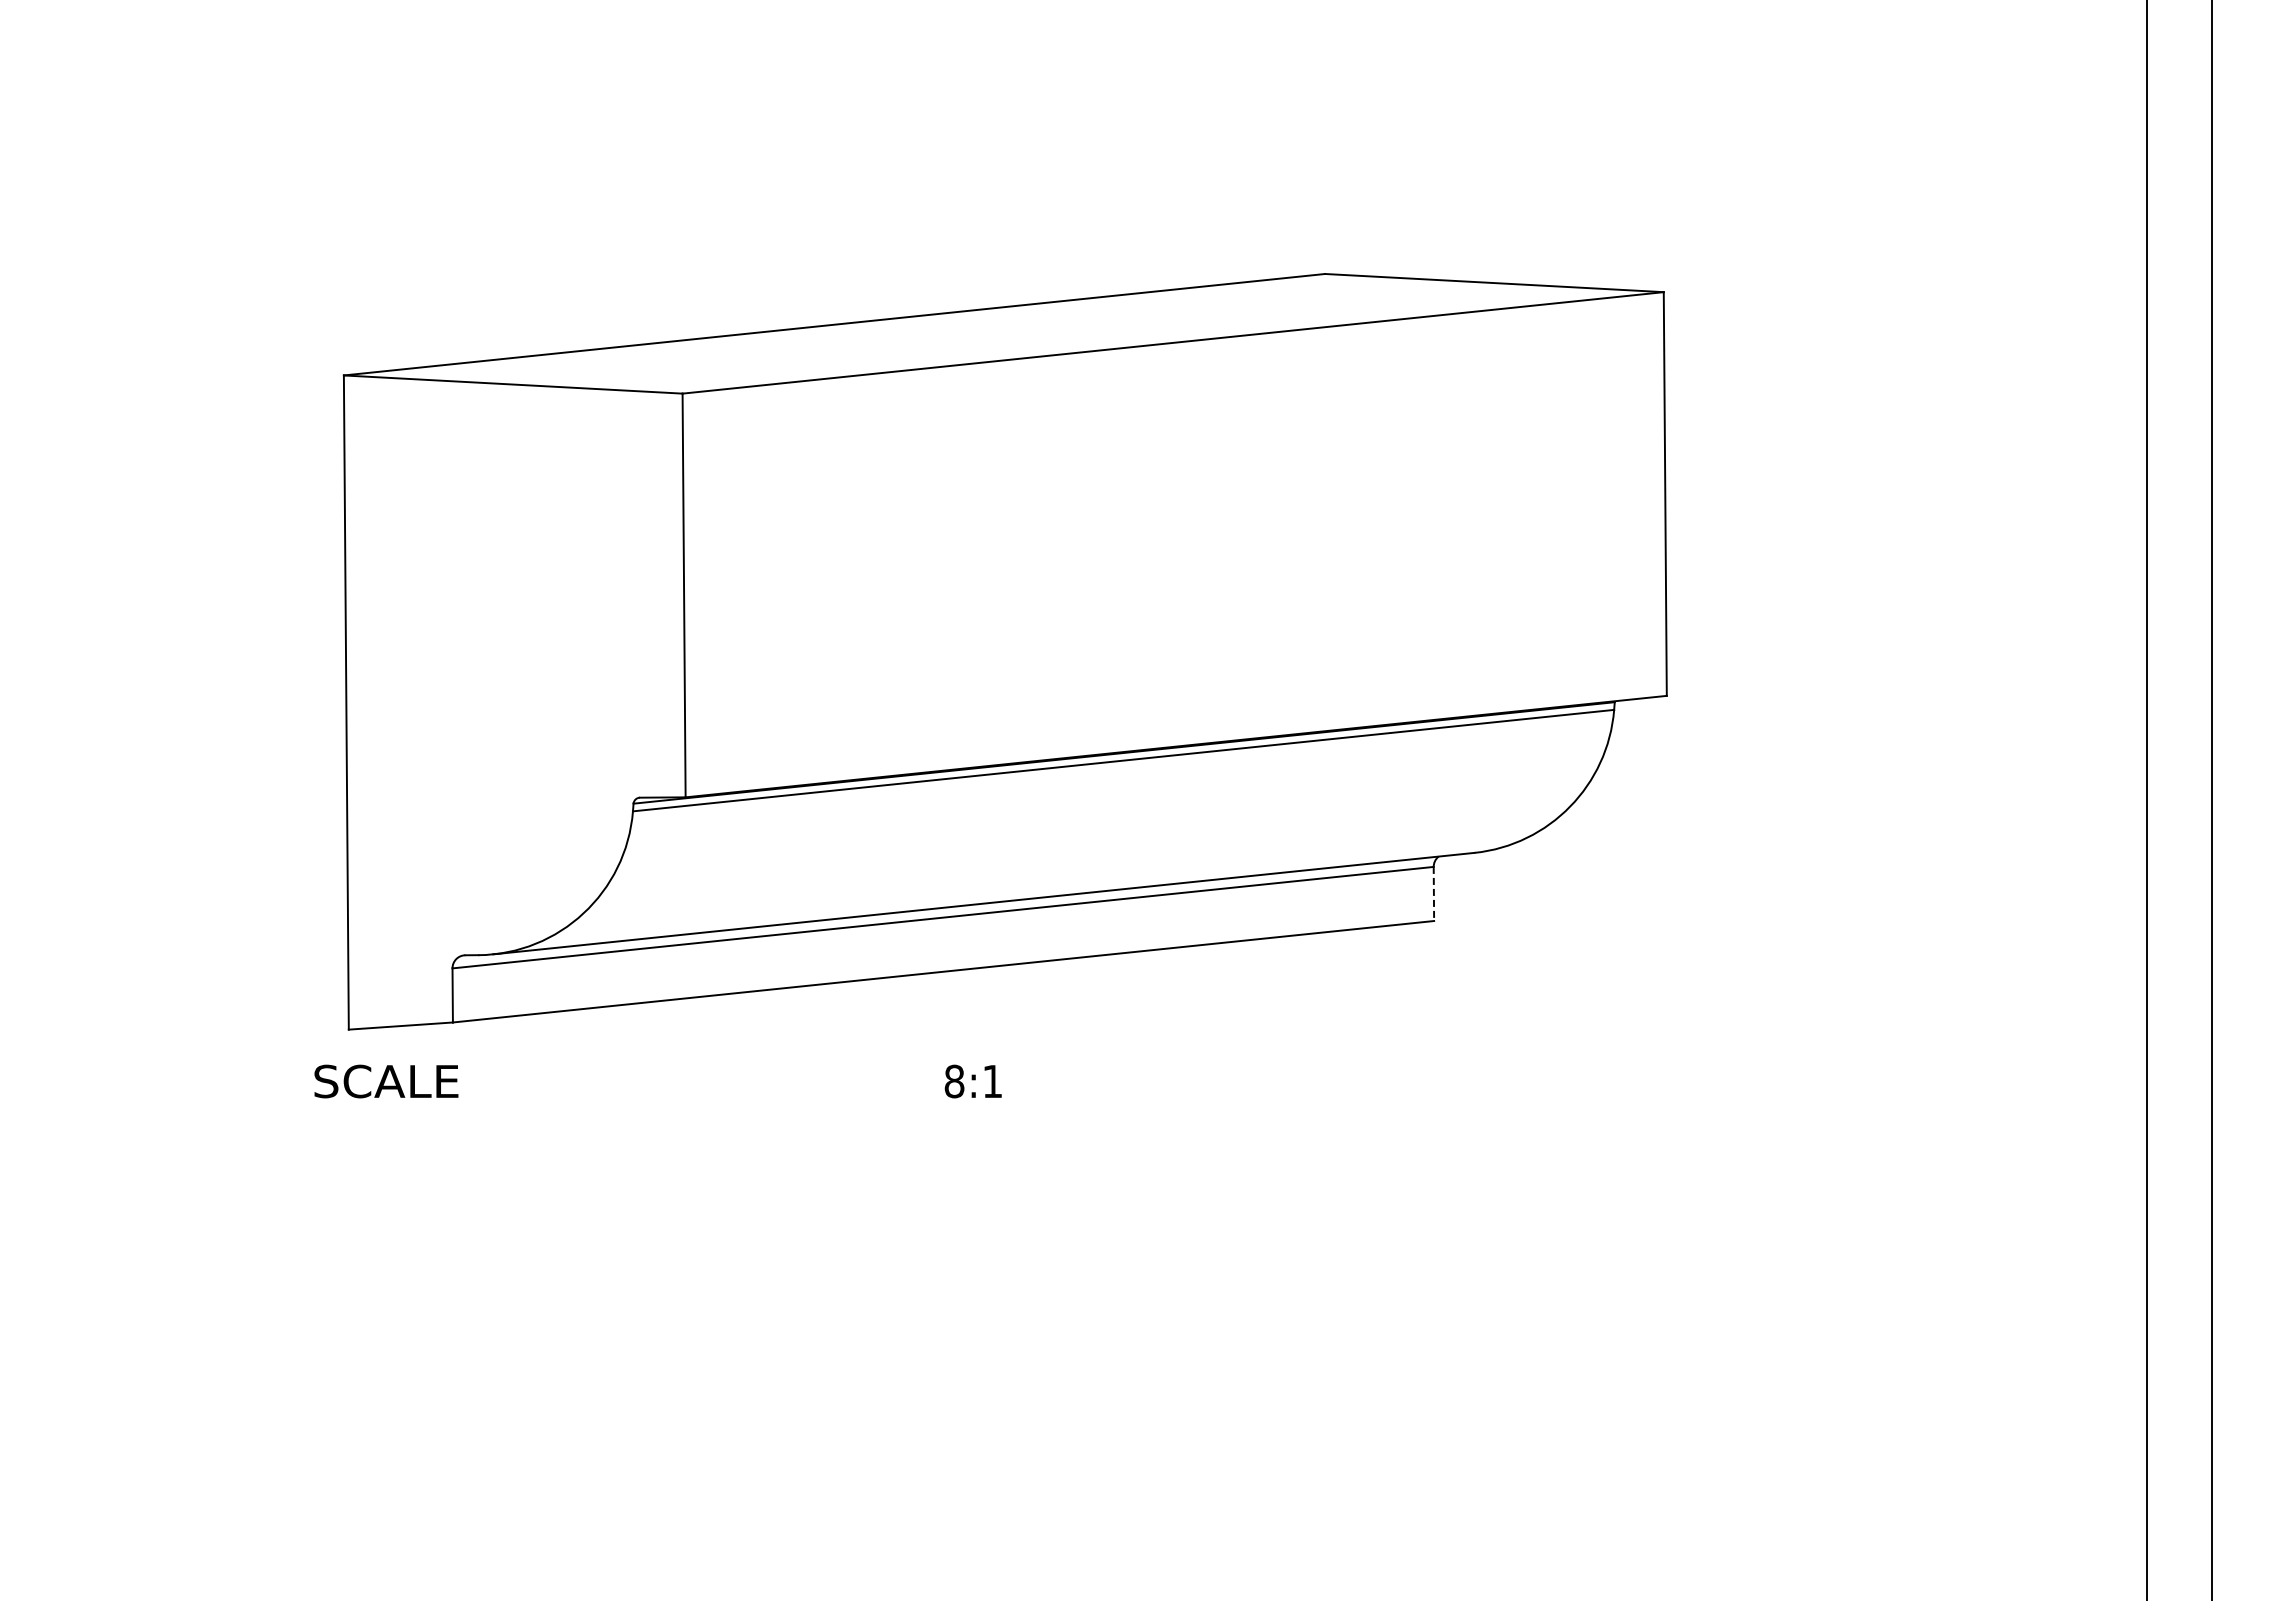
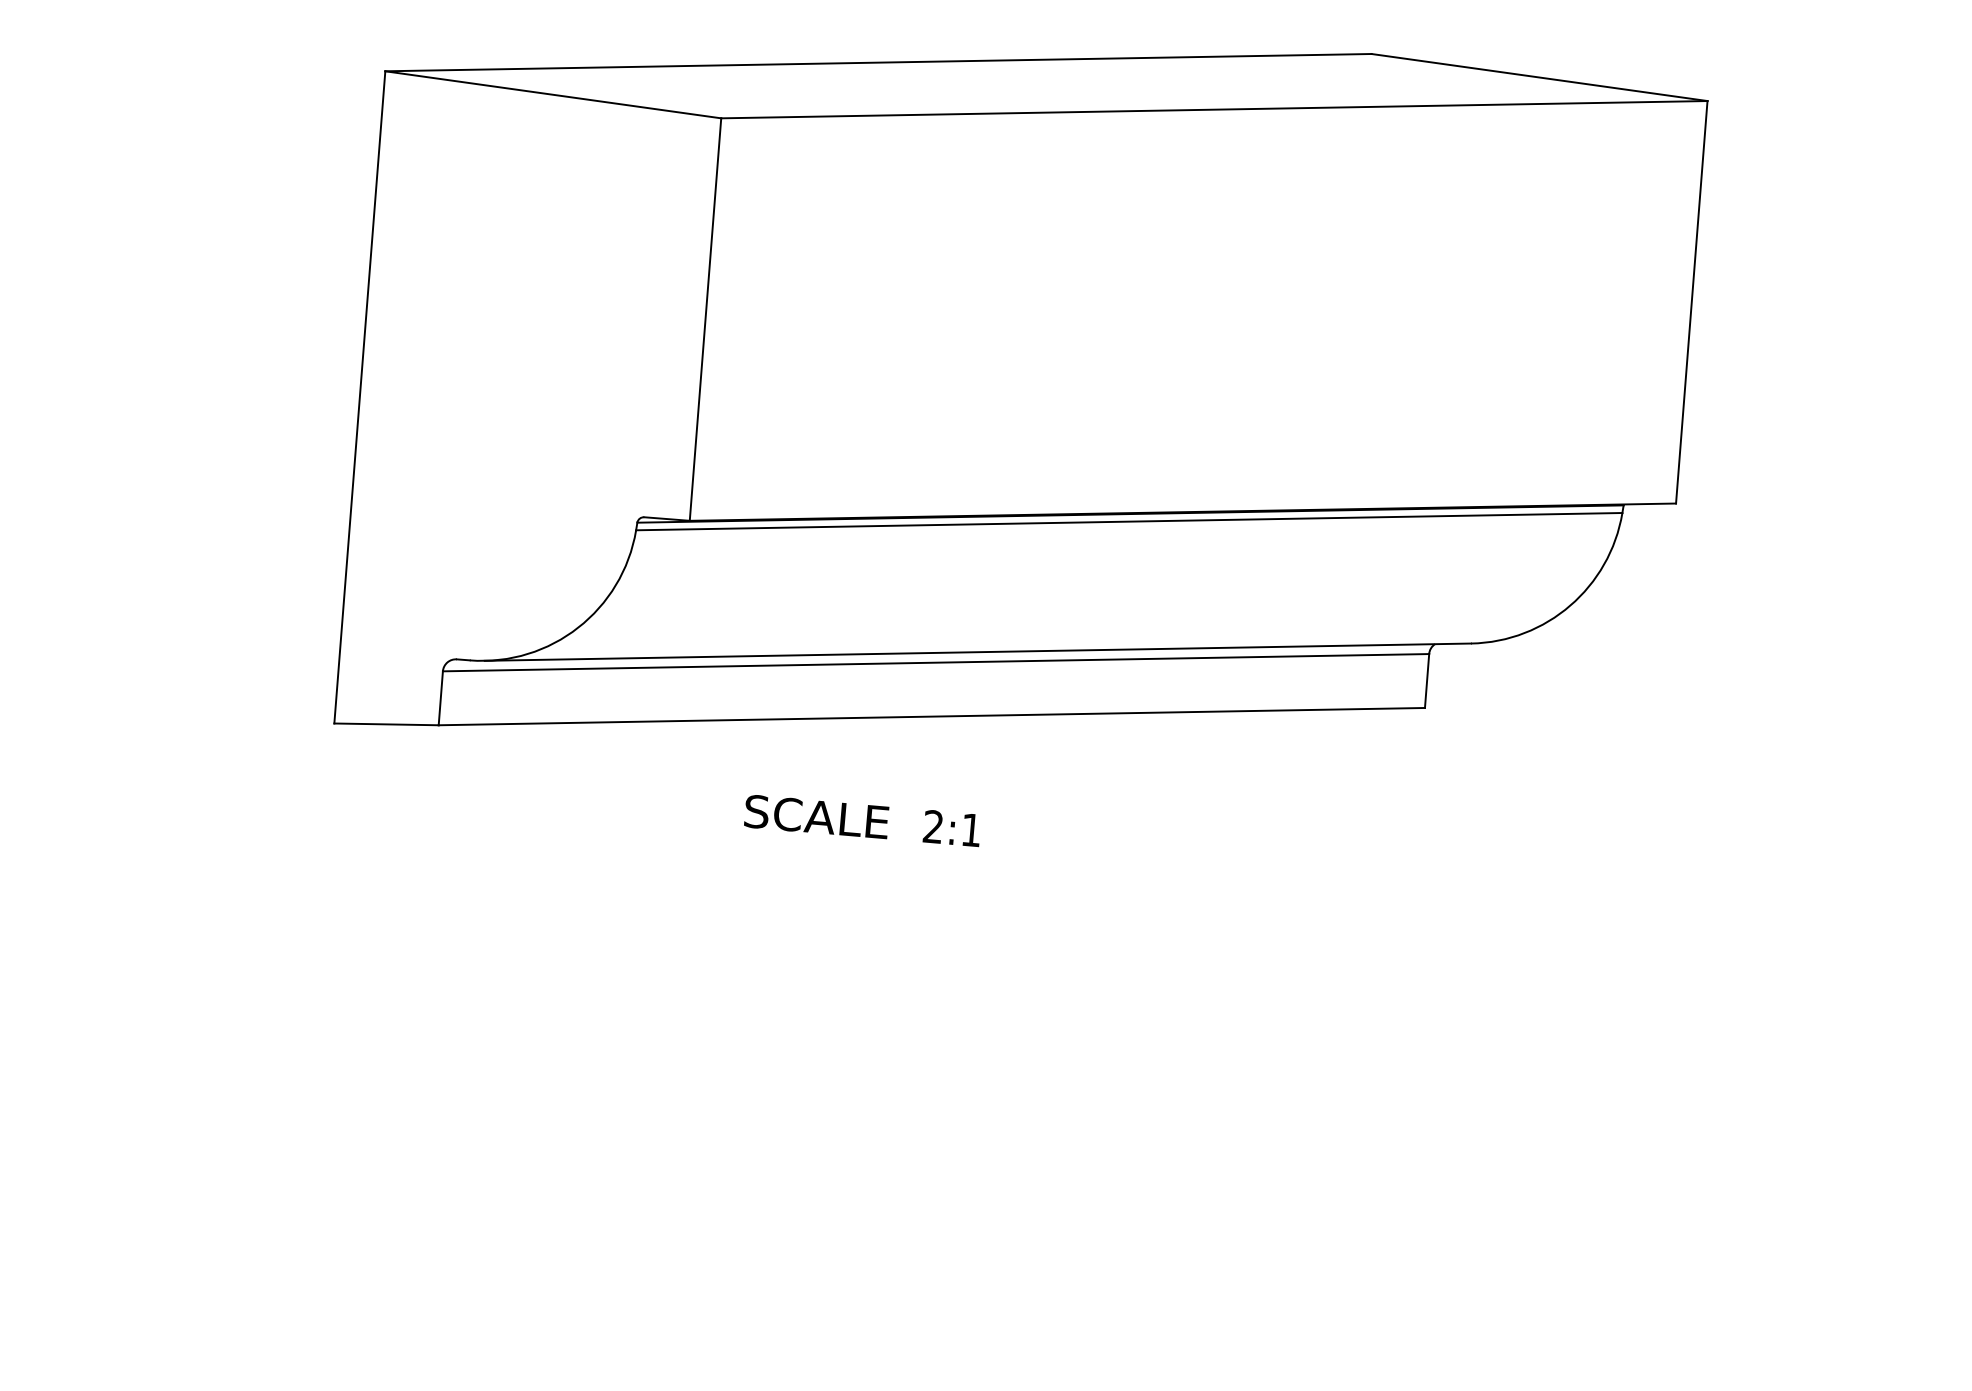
line: (1433, 894) -> (1426, 681), dashed -> solid
text: (386, 1081) -> (816, 816), moved
text: (954, 1081) -> (933, 826), 8:1 -> 2:1

